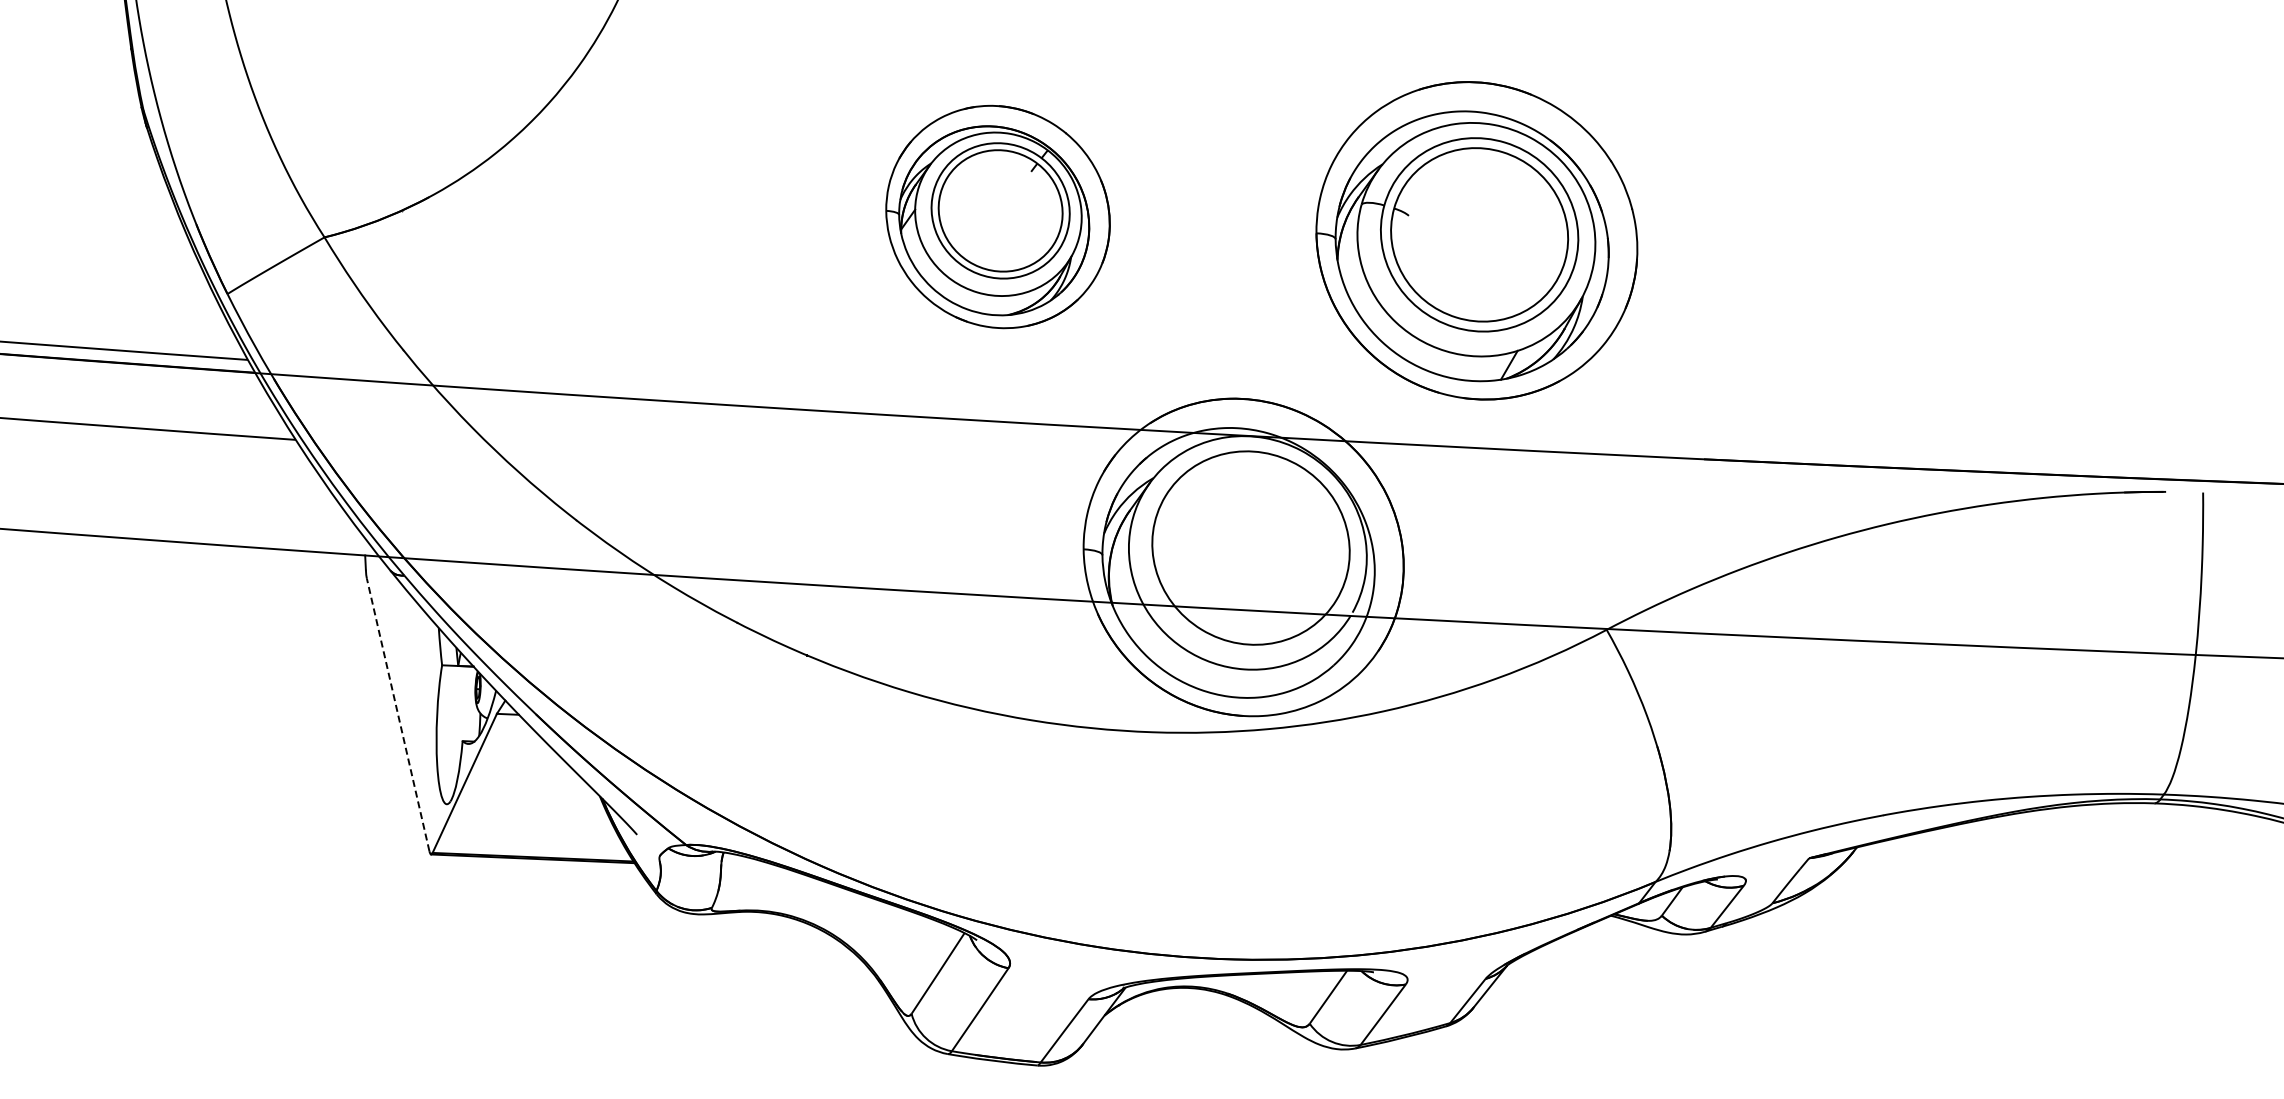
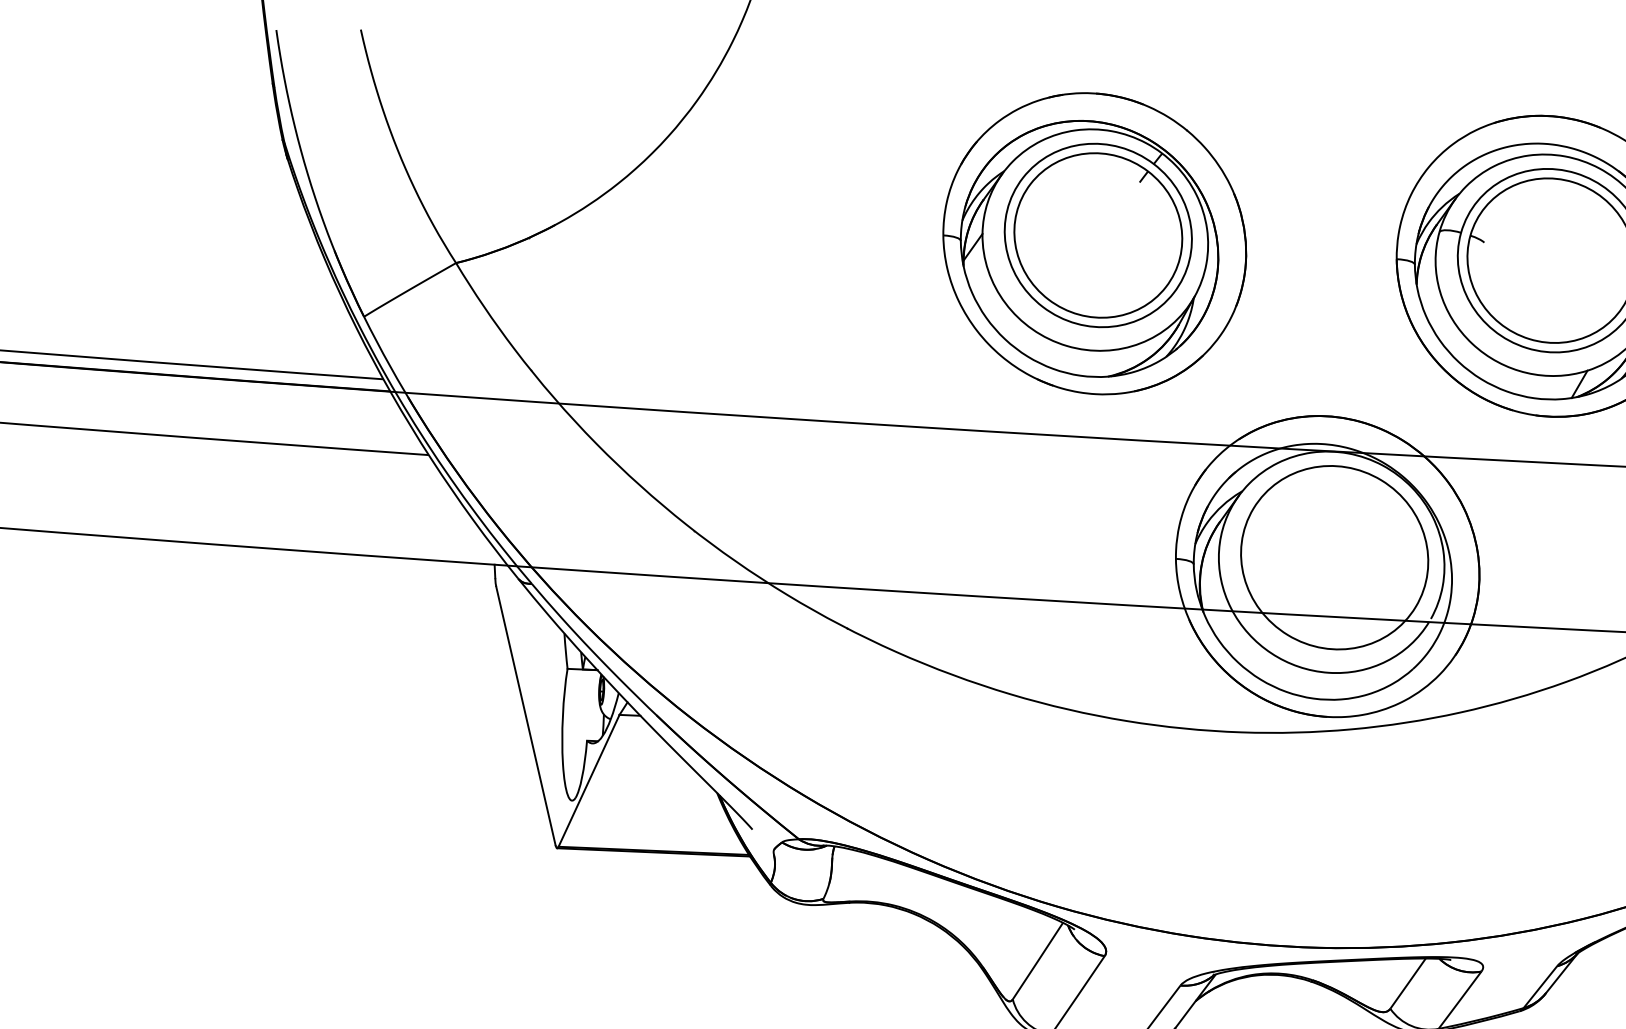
part: (997, 216) -> (1094, 243), size x1.43
line: (398, 714) -> (526, 715), dashed -> solid

